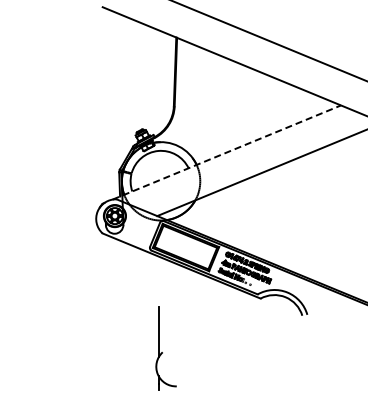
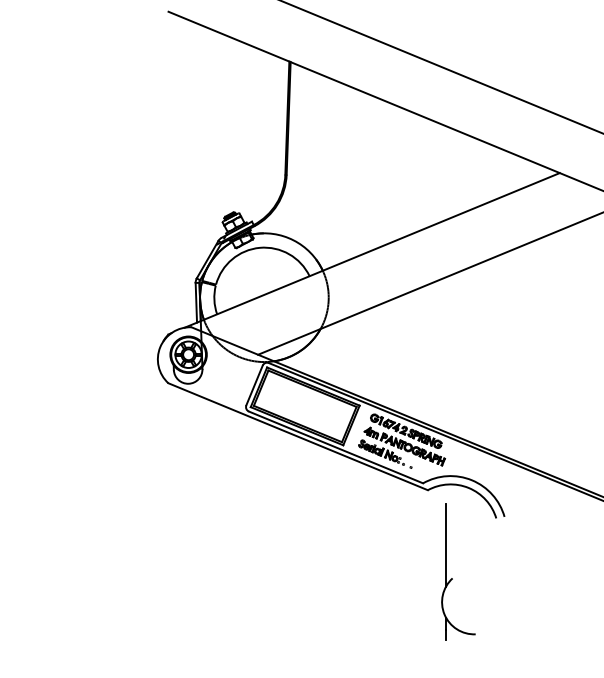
line: (226, 152) -> (371, 250), dashed -> solid
part: (165, 348) -> (457, 572), moved

